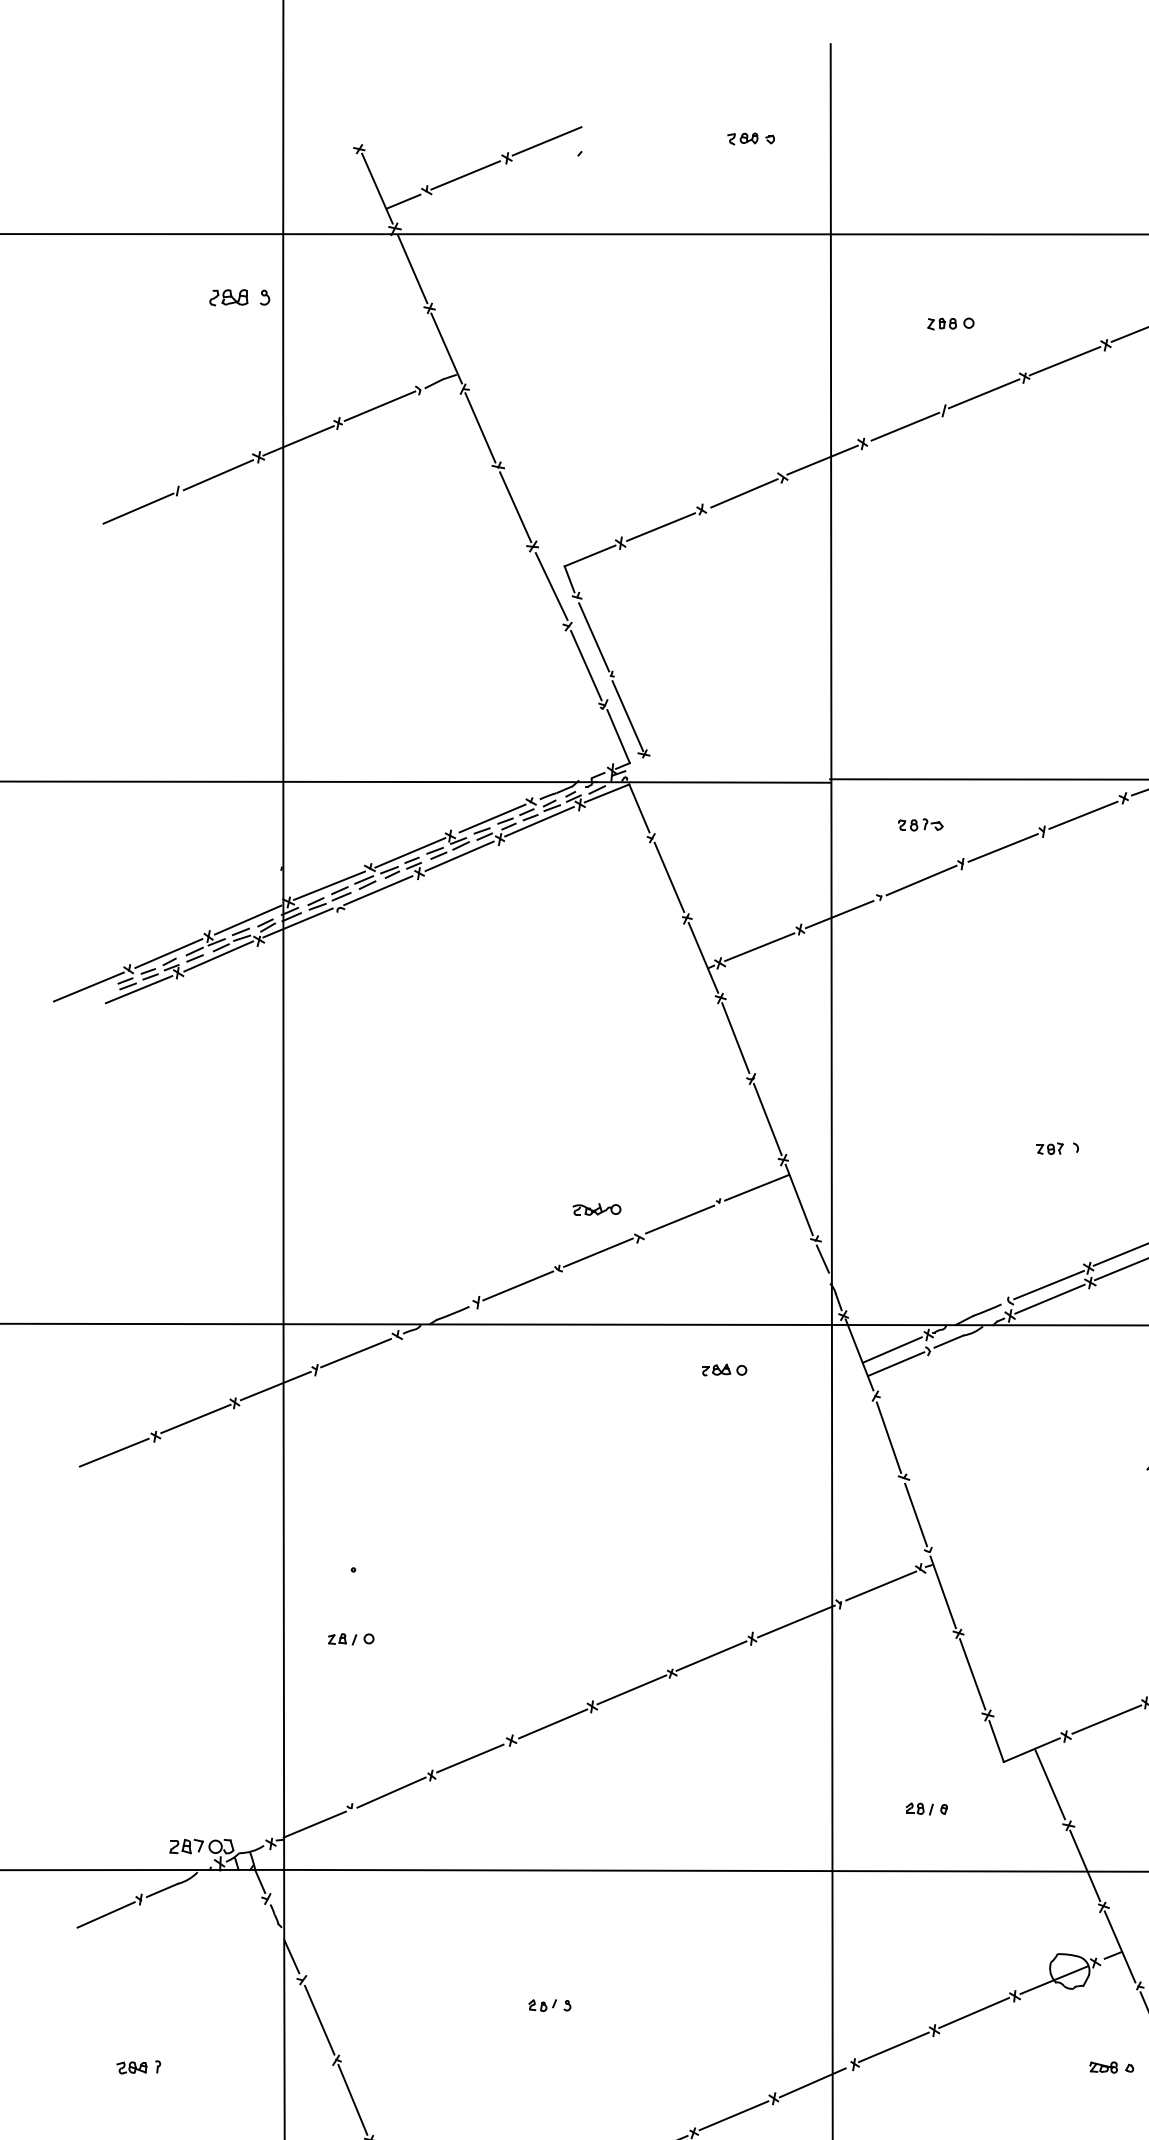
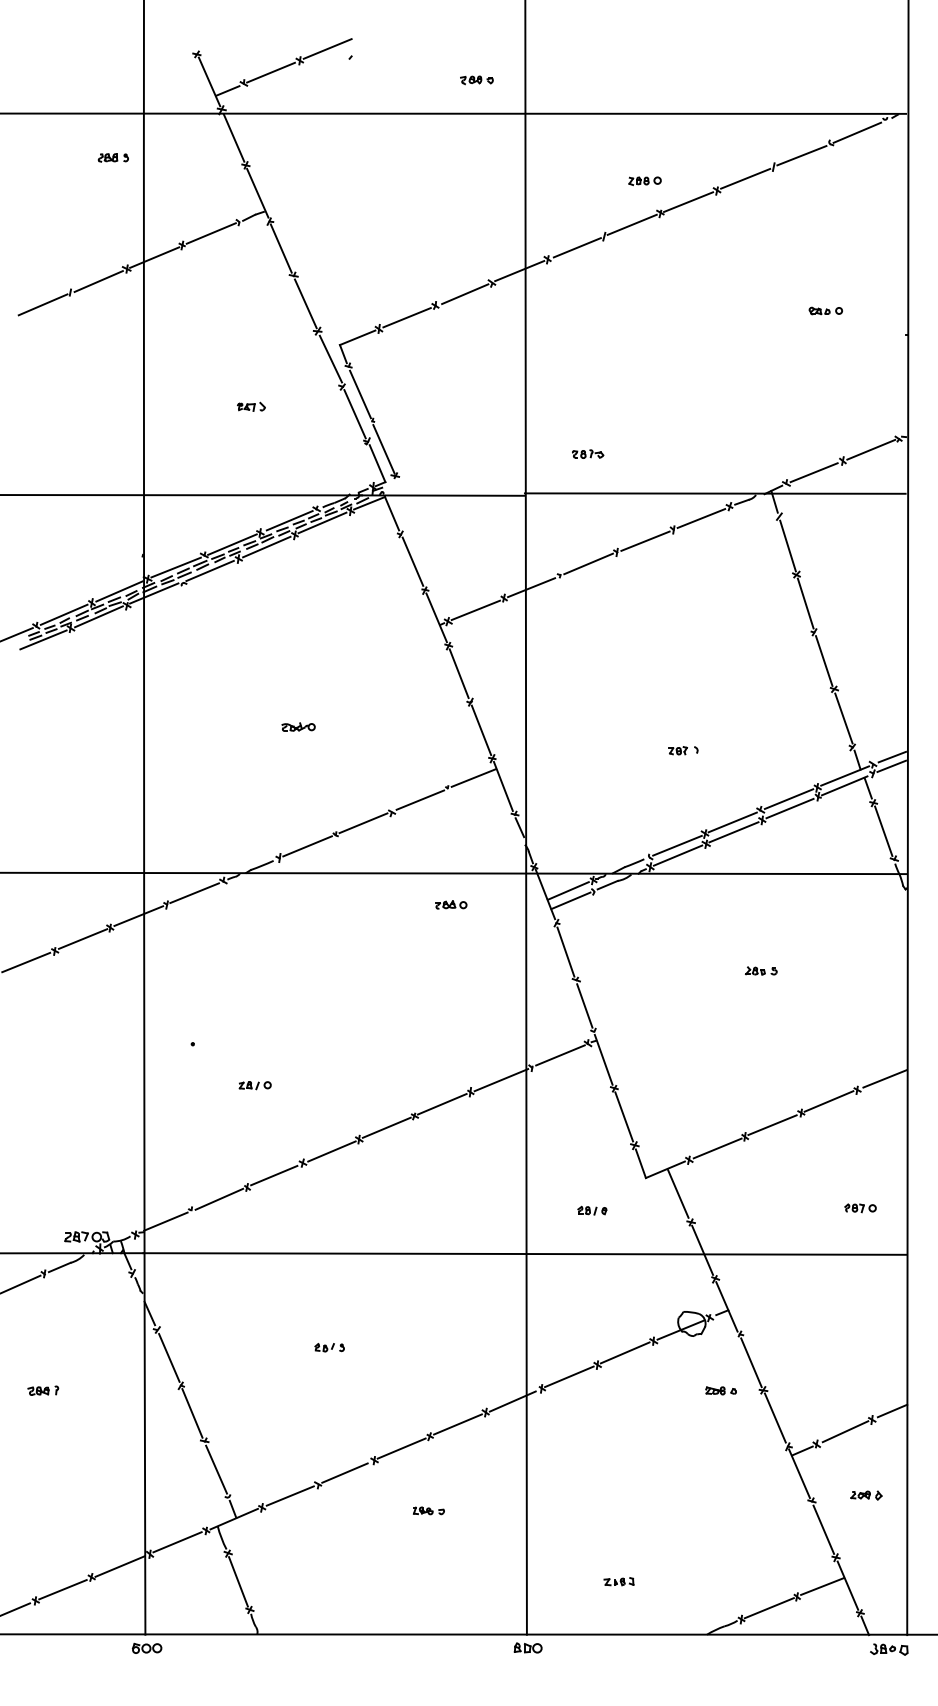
part: (750, 139) -> (476, 80), moved
part: (238, 297) -> (112, 157), size x0.71
part: (950, 322) -> (644, 180), moved
part: (437, 654) -> (251, 406), added
part: (921, 823) -> (588, 453), moved
part: (596, 1208) -> (298, 726), moved
part: (350, 1639) -> (254, 1085), moved

